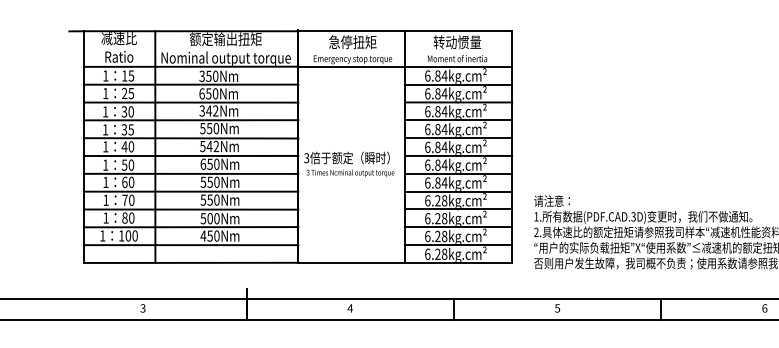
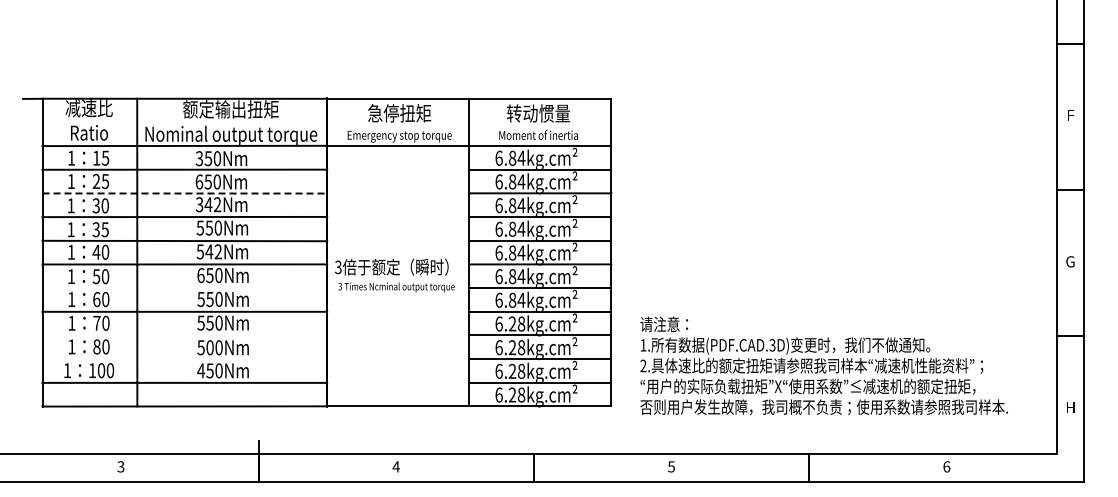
line: (191, 102) -> (185, 193), solid -> dashed
line: (190, 174) -> (184, 288), removed
line: (190, 209) -> (184, 335), removed
line: (190, 226) -> (184, 358), removed

